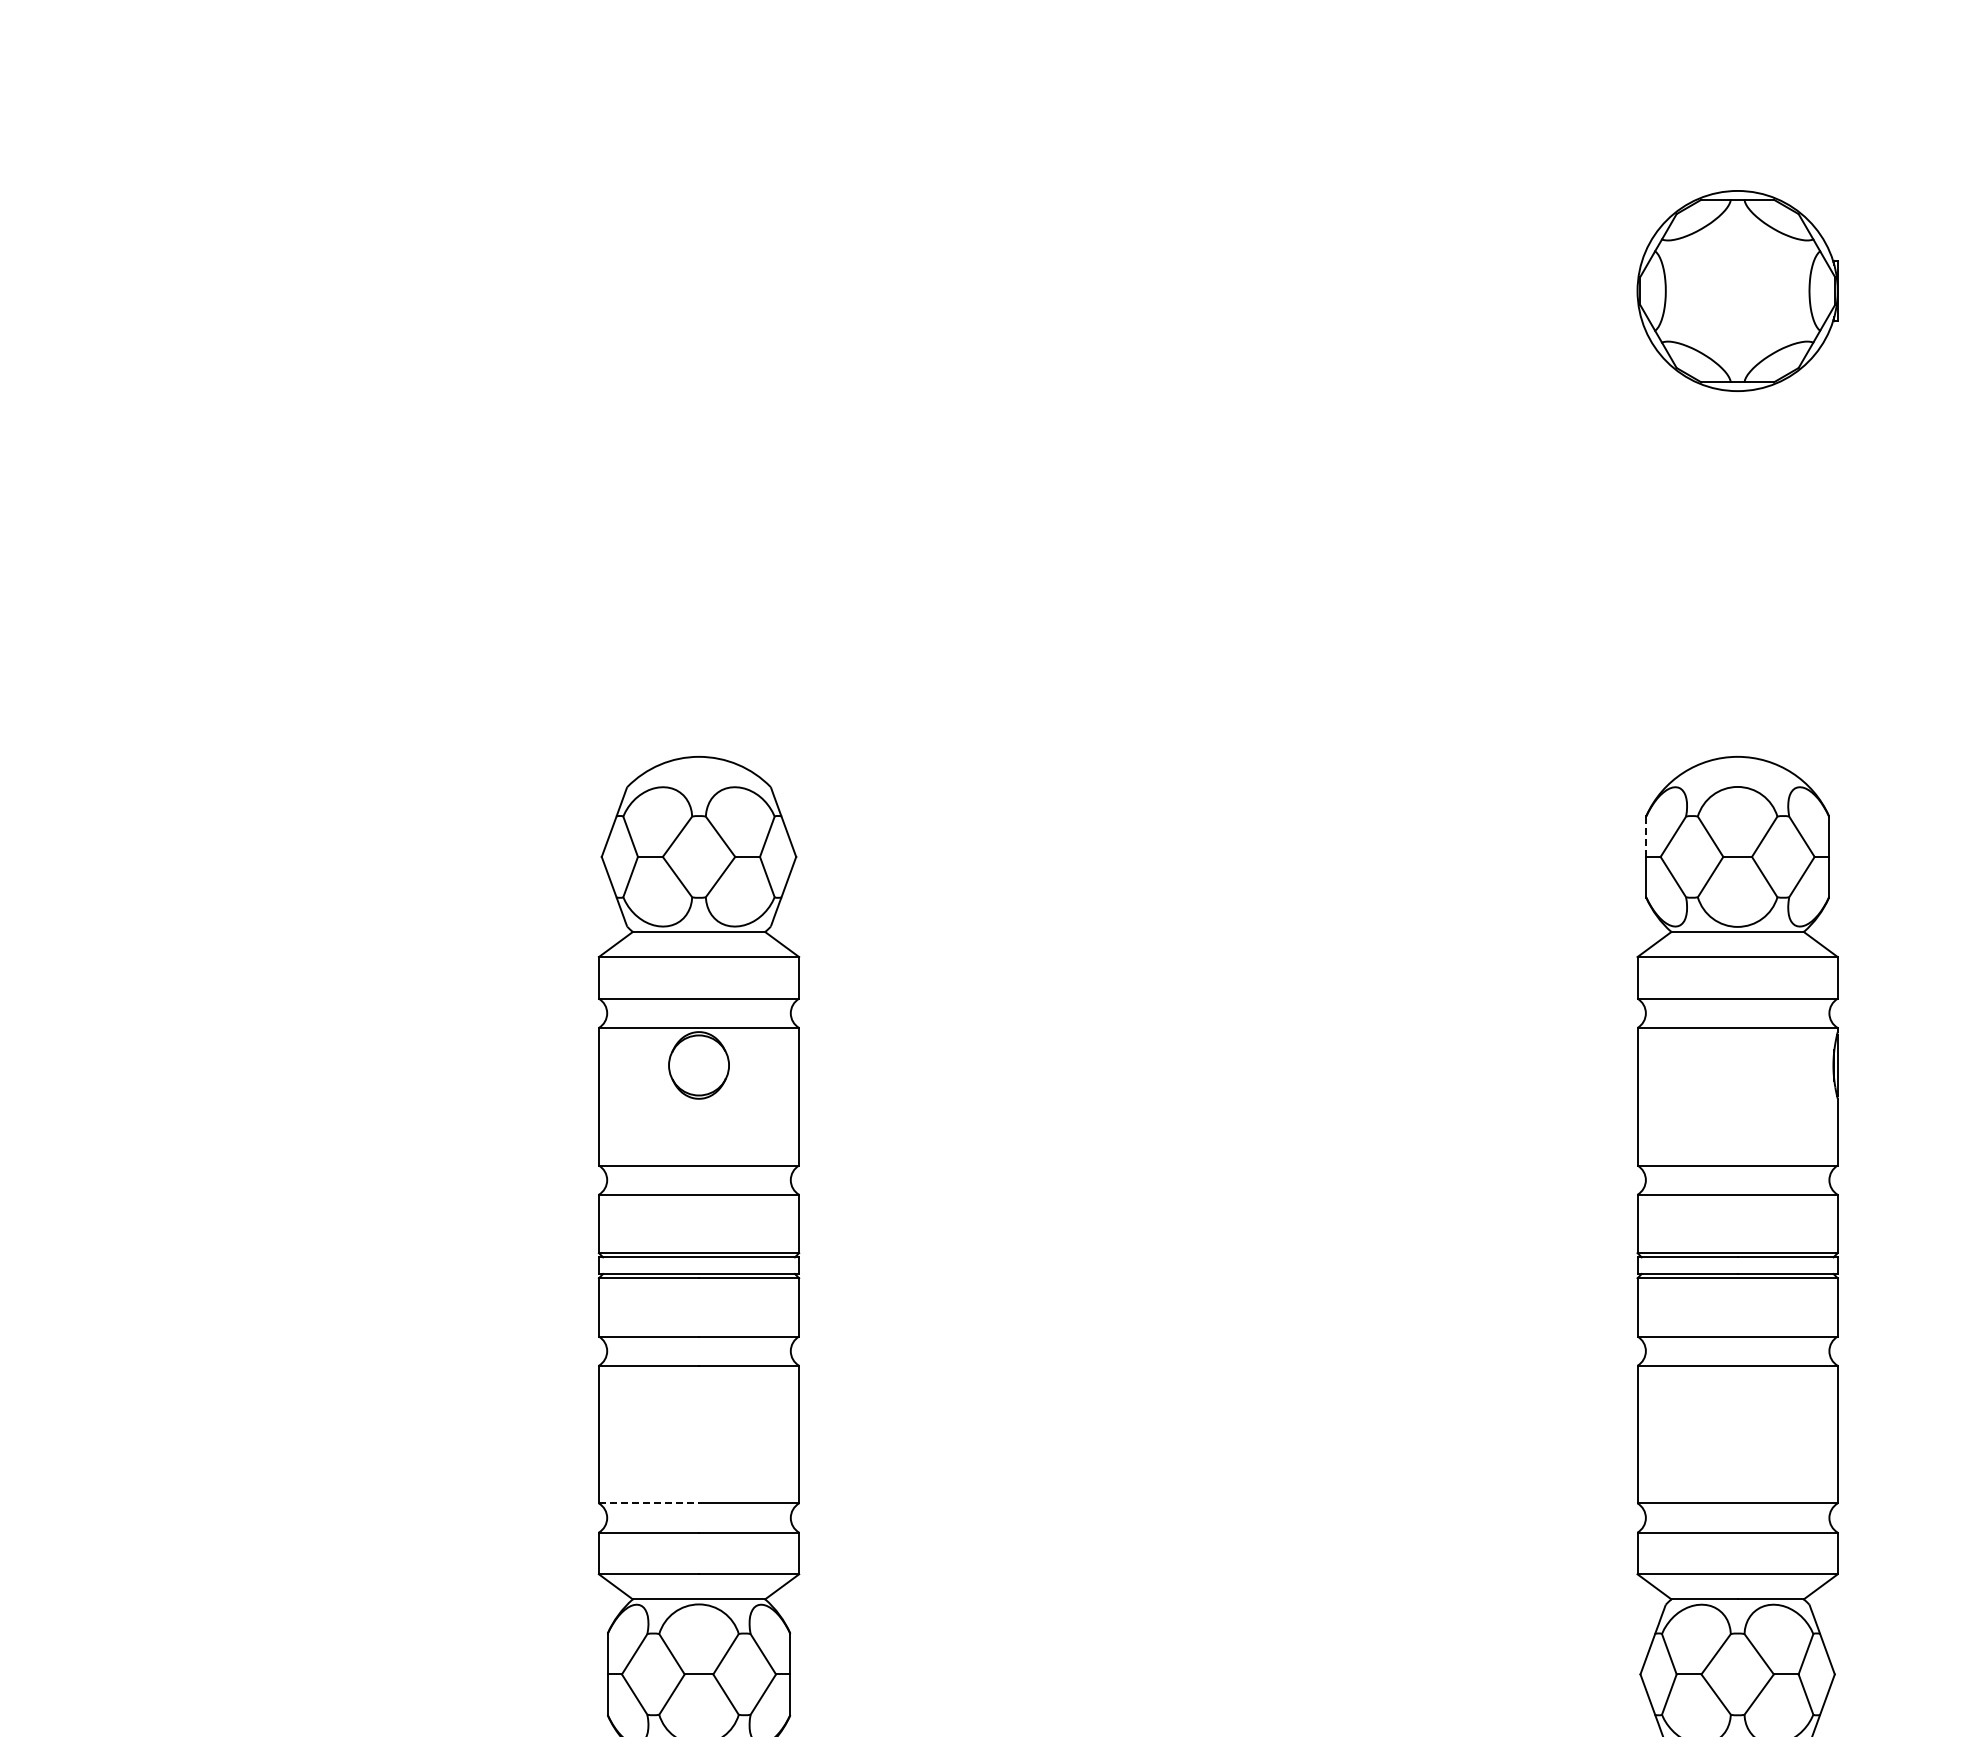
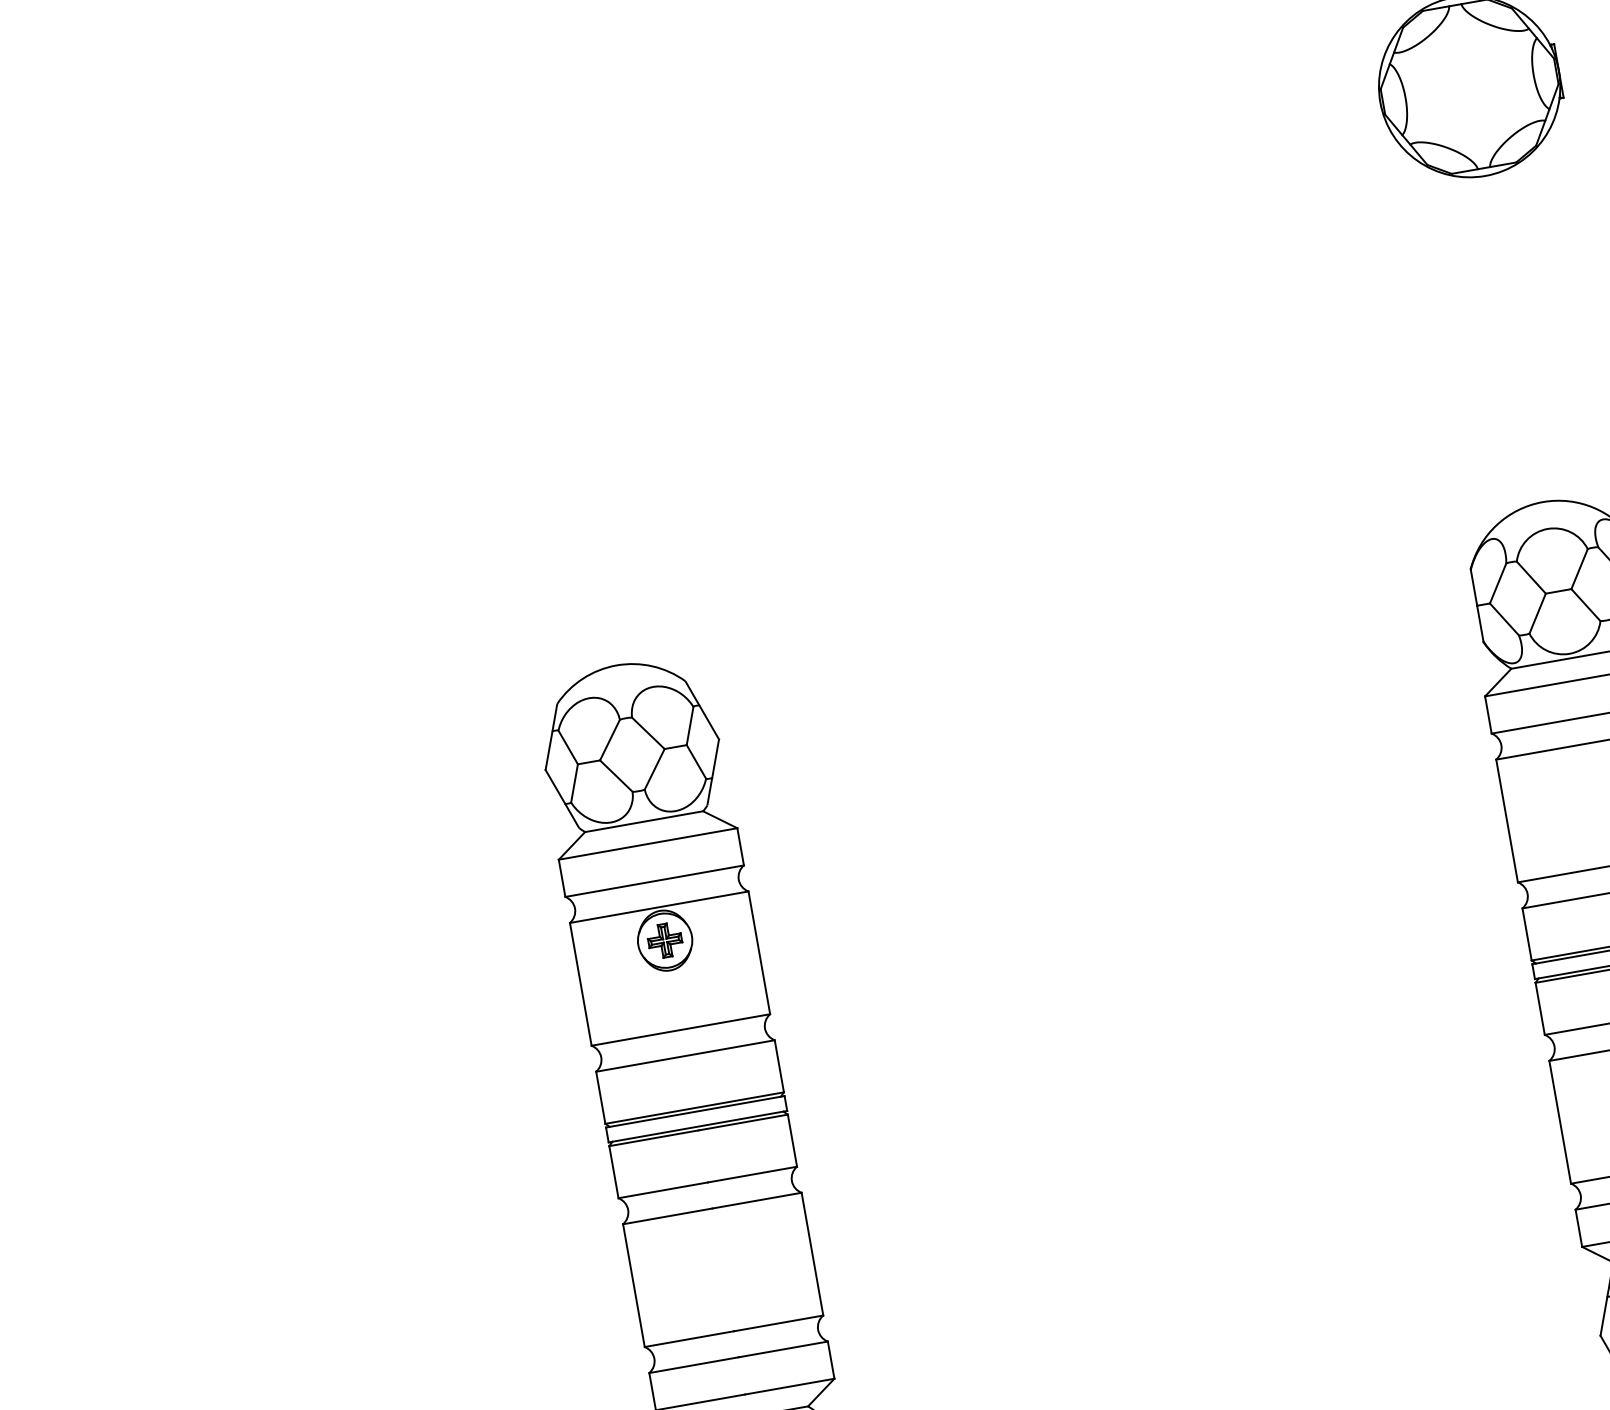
line: (1646, 836) -> (1474, 587), dashed -> solid
part: (698, 1065) -> (664, 940), added
line: (649, 1503) -> (689, 1339), dashed -> solid

